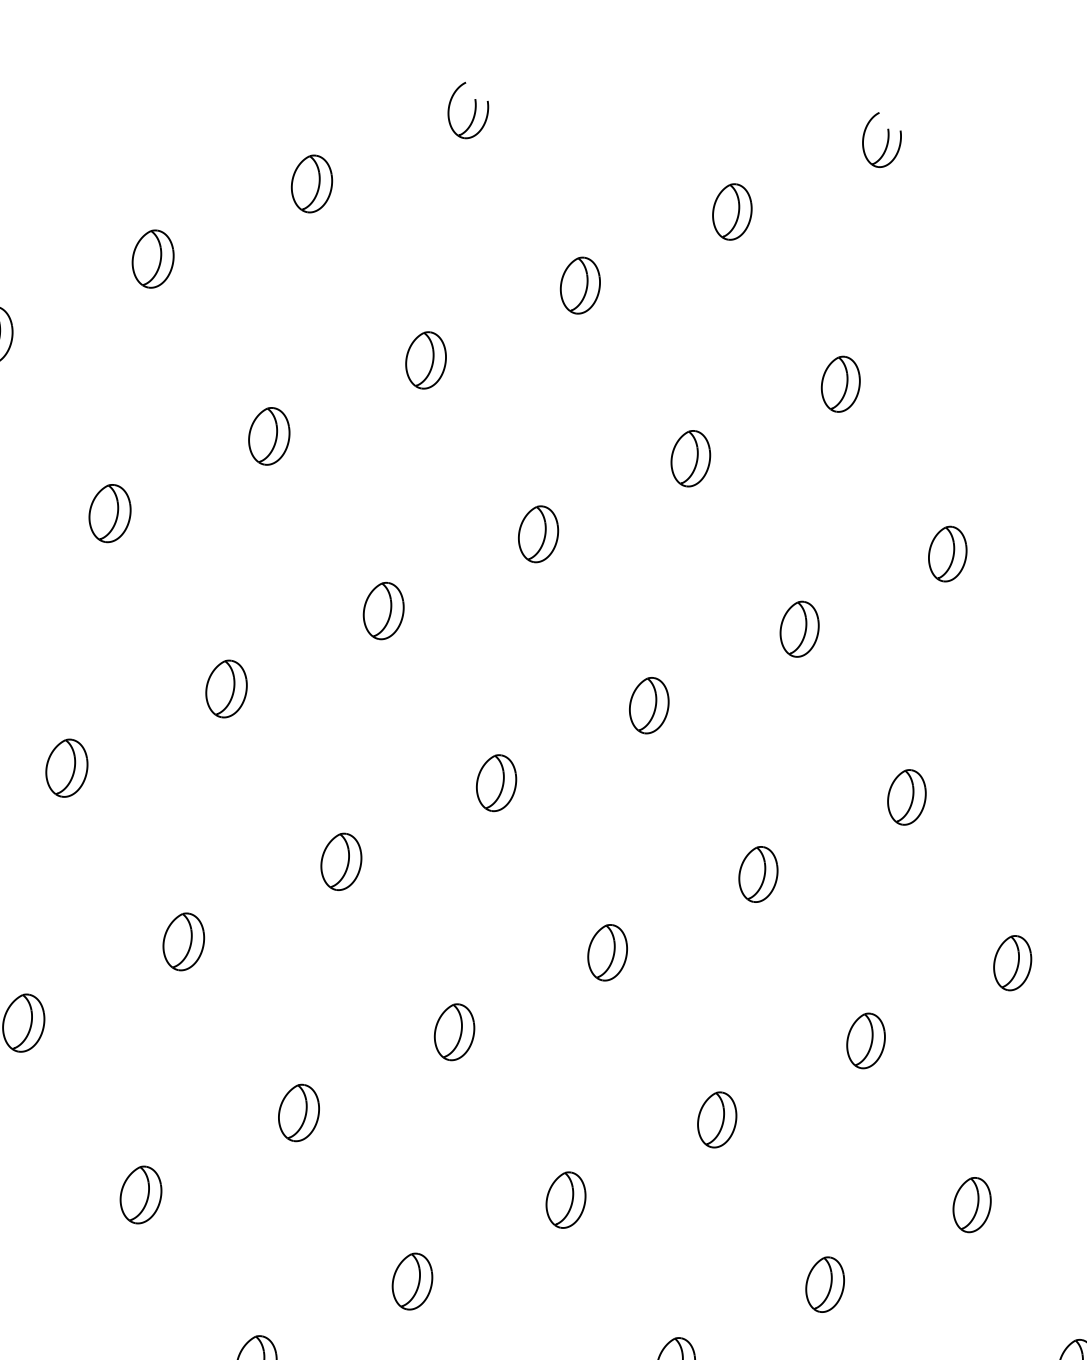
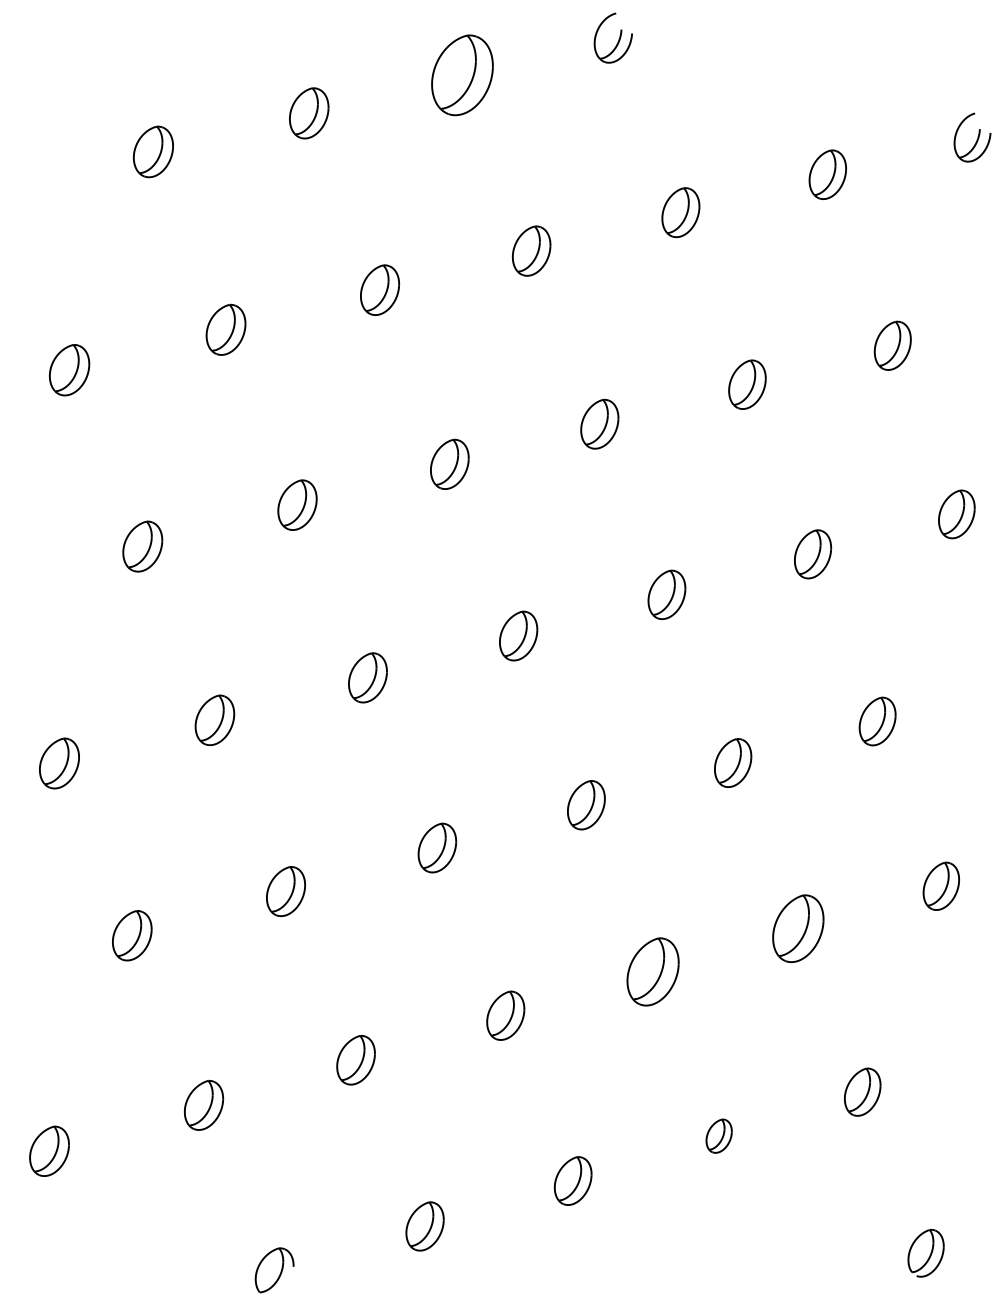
part: (312, 184) -> (462, 75), size x1.6
part: (866, 1040) -> (798, 928), size x1.4
part: (717, 1119) -> (653, 971), size x1.4
part: (825, 1283) -> (719, 1135), size x0.7

